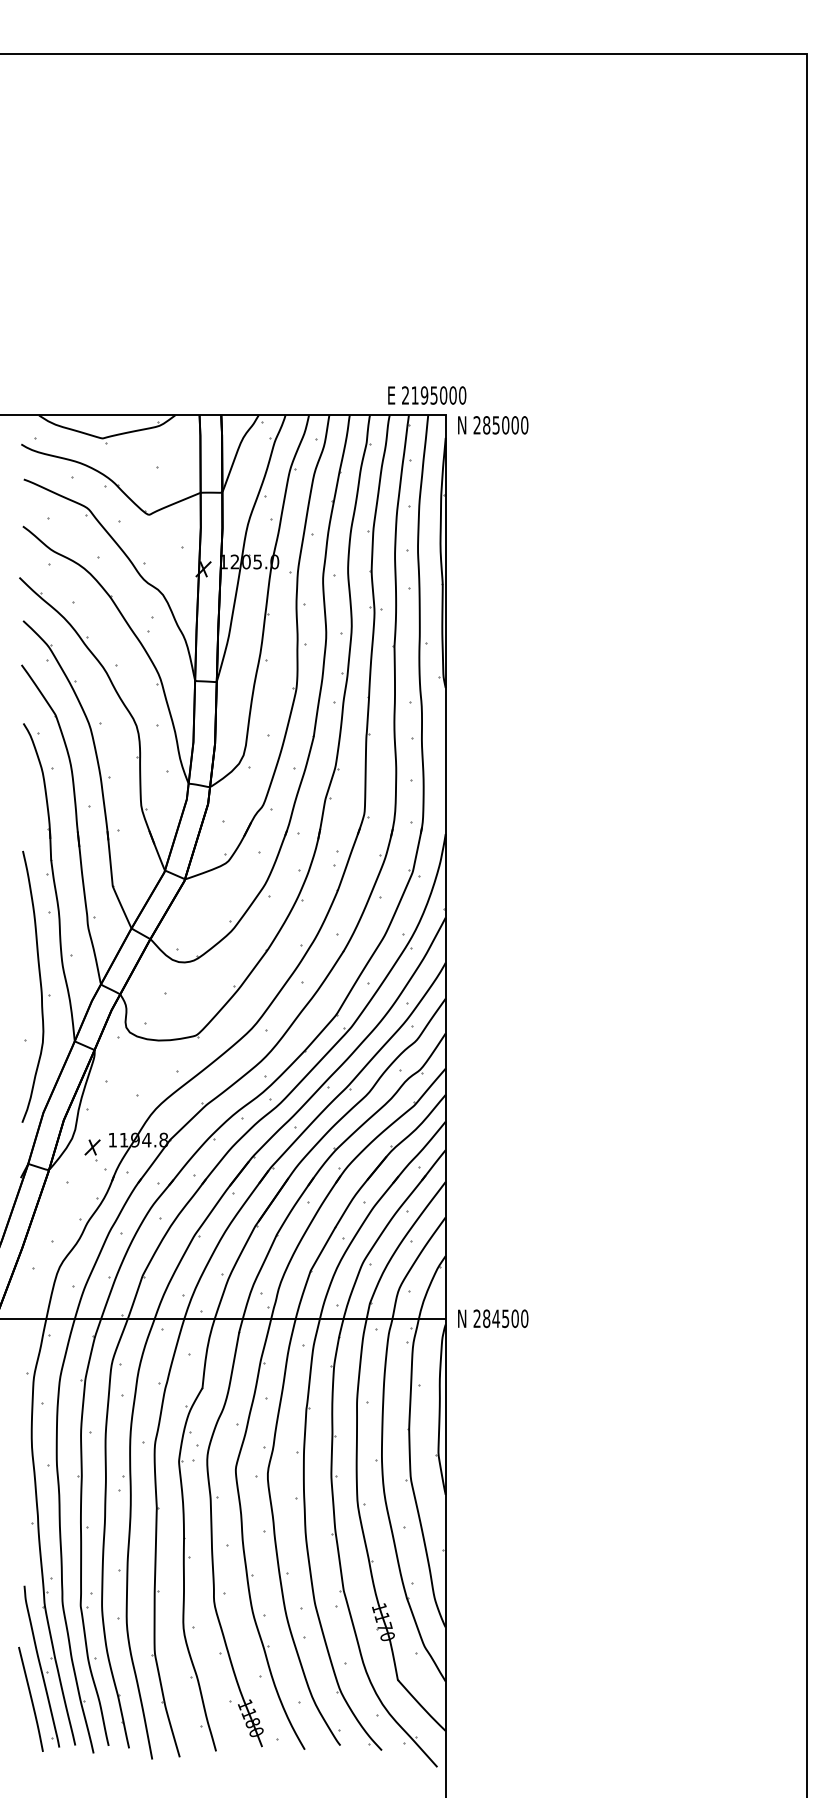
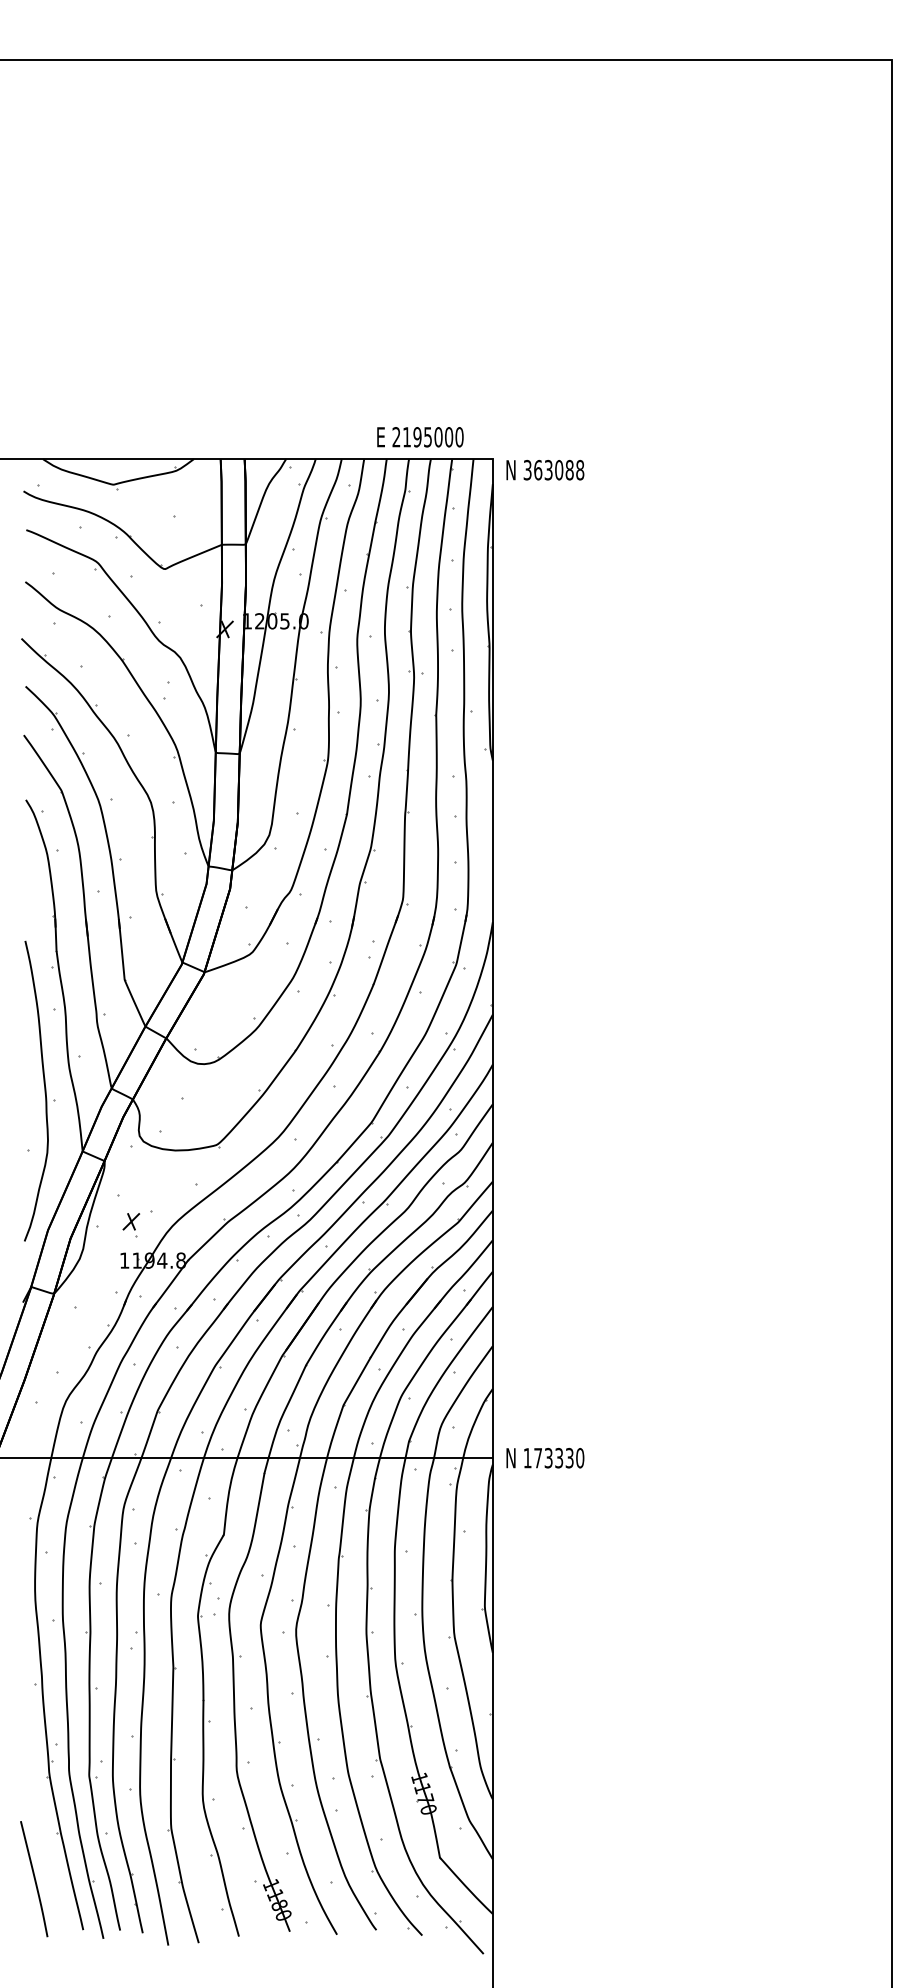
text: (427, 395) -> (420, 437), moved
text: (500, 424) -> (553, 469), 285000 -> 363088
part: (92, 1150) -> (131, 1225), moved
text: (496, 1318) -> (548, 1457), 284500 -> 173330
part: (42, 1666) -> (46, 1842), removed

